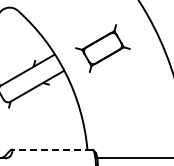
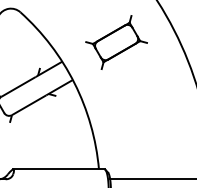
part: (102, 48) -> (116, 42), moved
line: (51, 149) -> (58, 169), dashed -> solid

